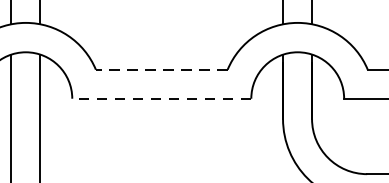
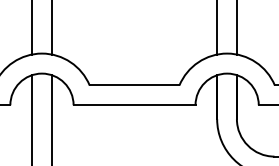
line: (161, 69) -> (134, 85), dashed -> solid
line: (161, 99) -> (134, 105), dashed -> solid

